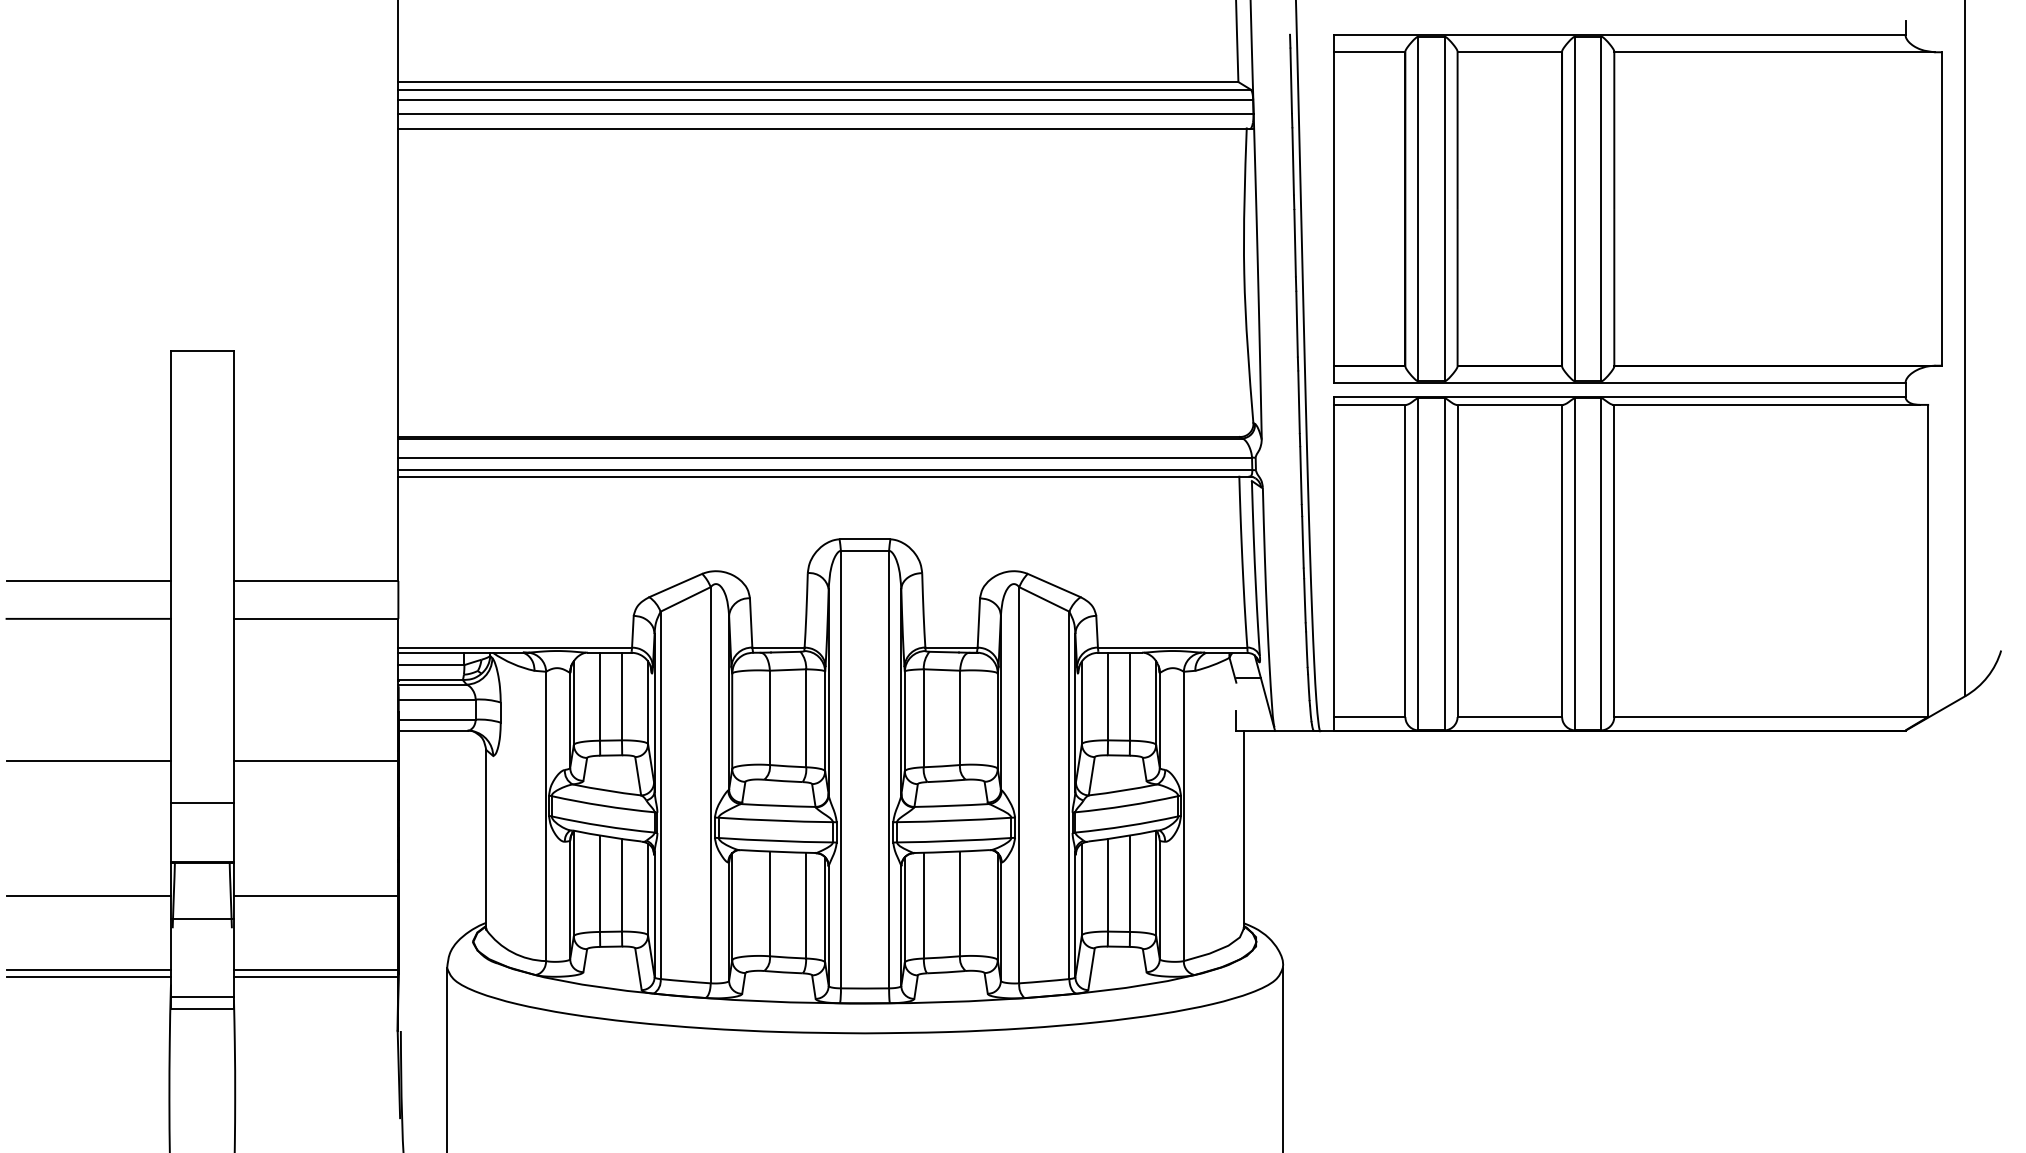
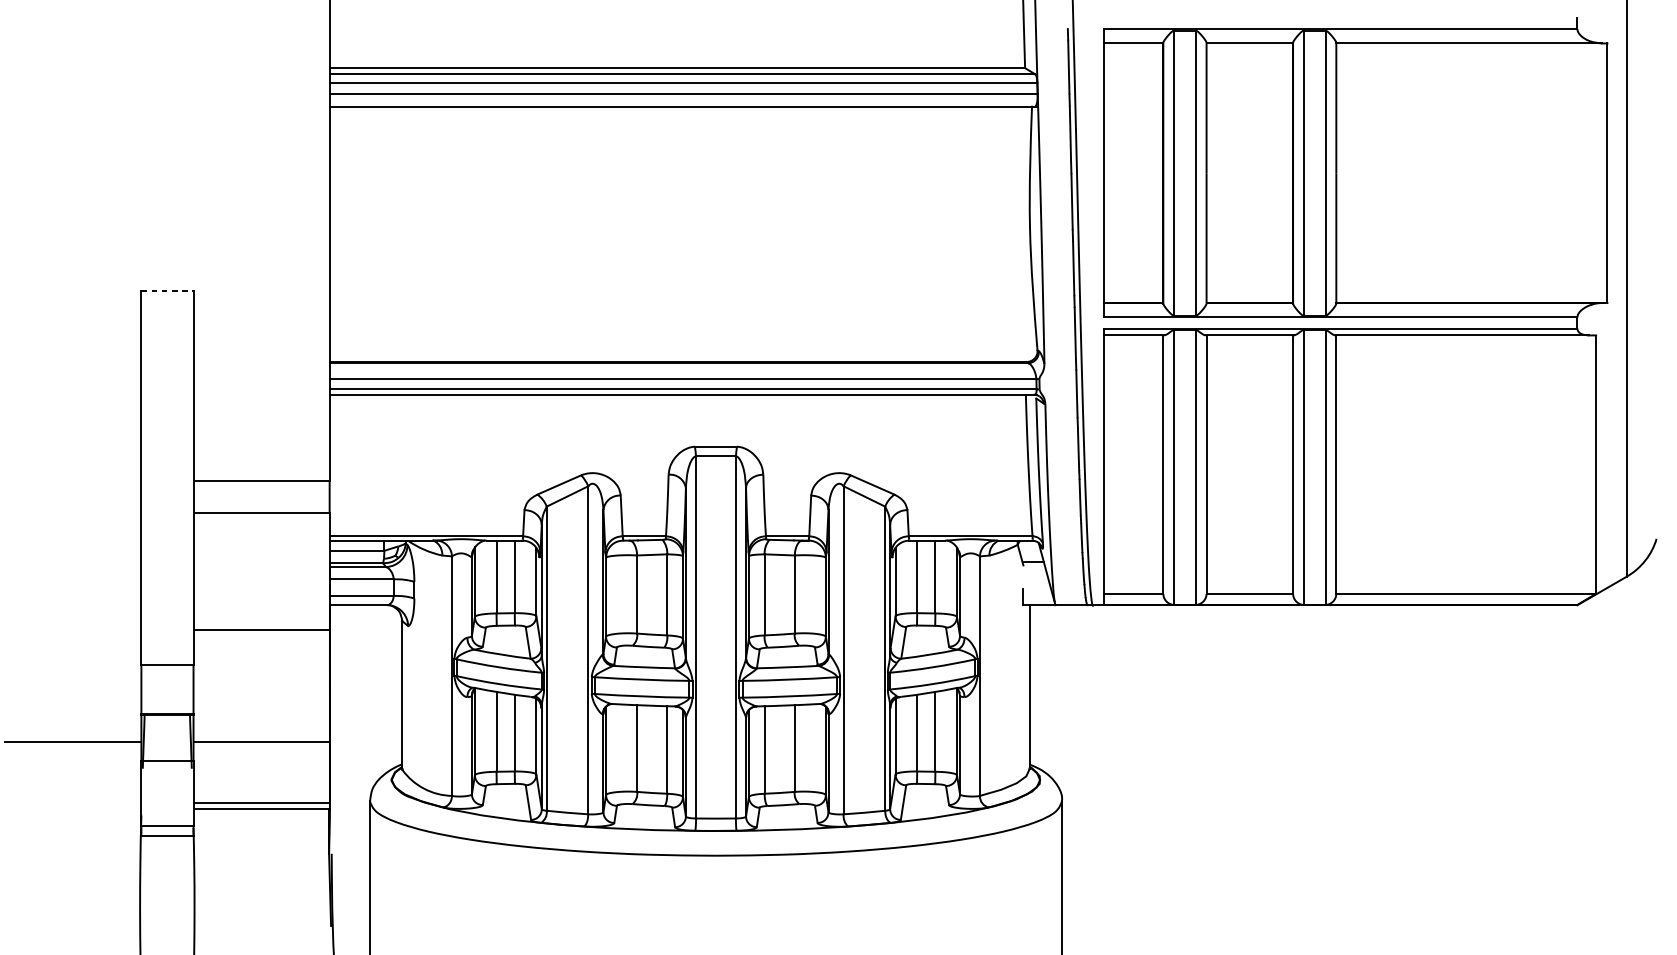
line: (202, 350) -> (167, 290), solid -> dashed
line: (88, 580) -> (73, 480), removed
line: (88, 618) -> (73, 512), removed
line: (88, 761) -> (73, 630), removed
line: (88, 969) -> (73, 802), removed
line: (88, 977) -> (73, 809), removed

